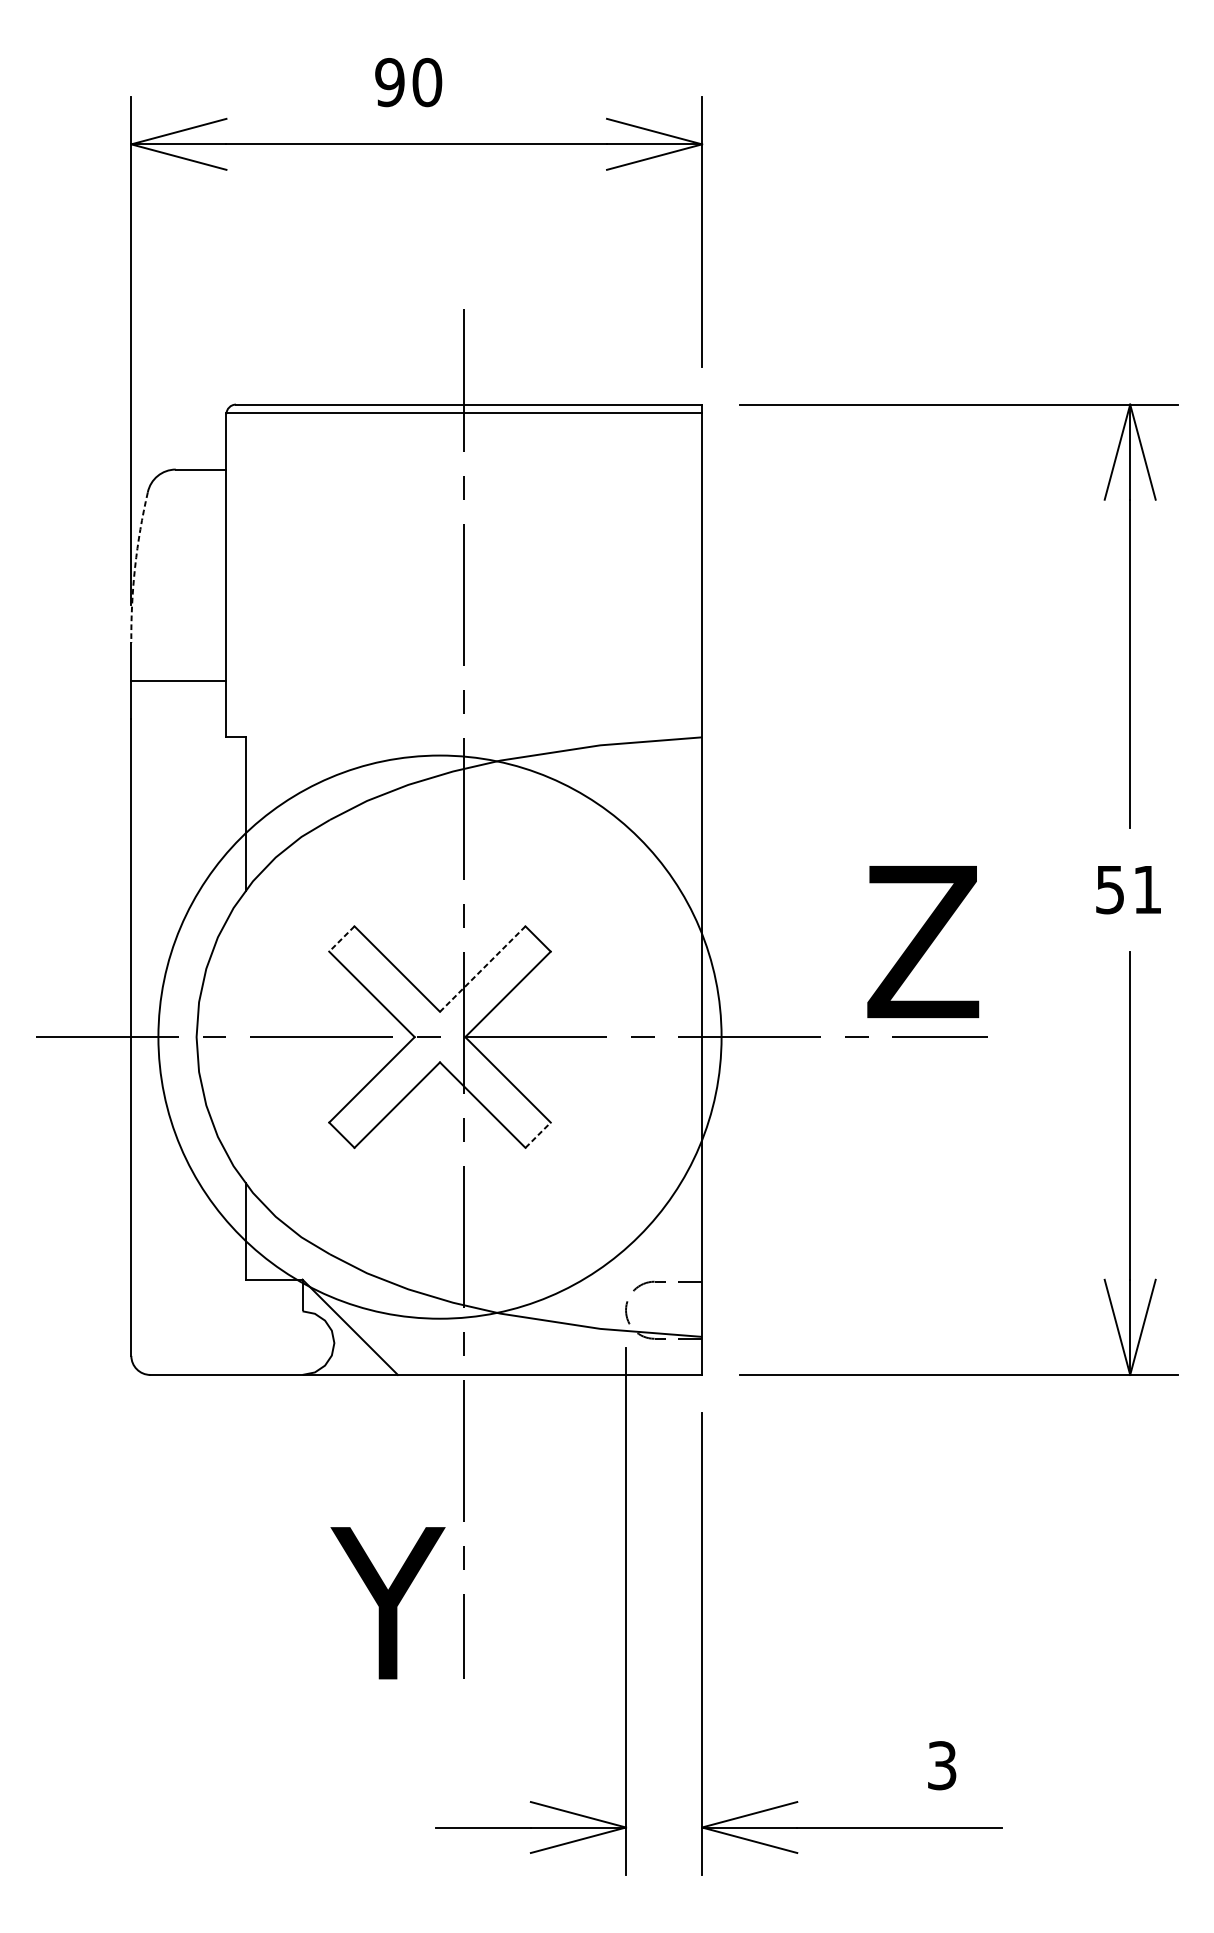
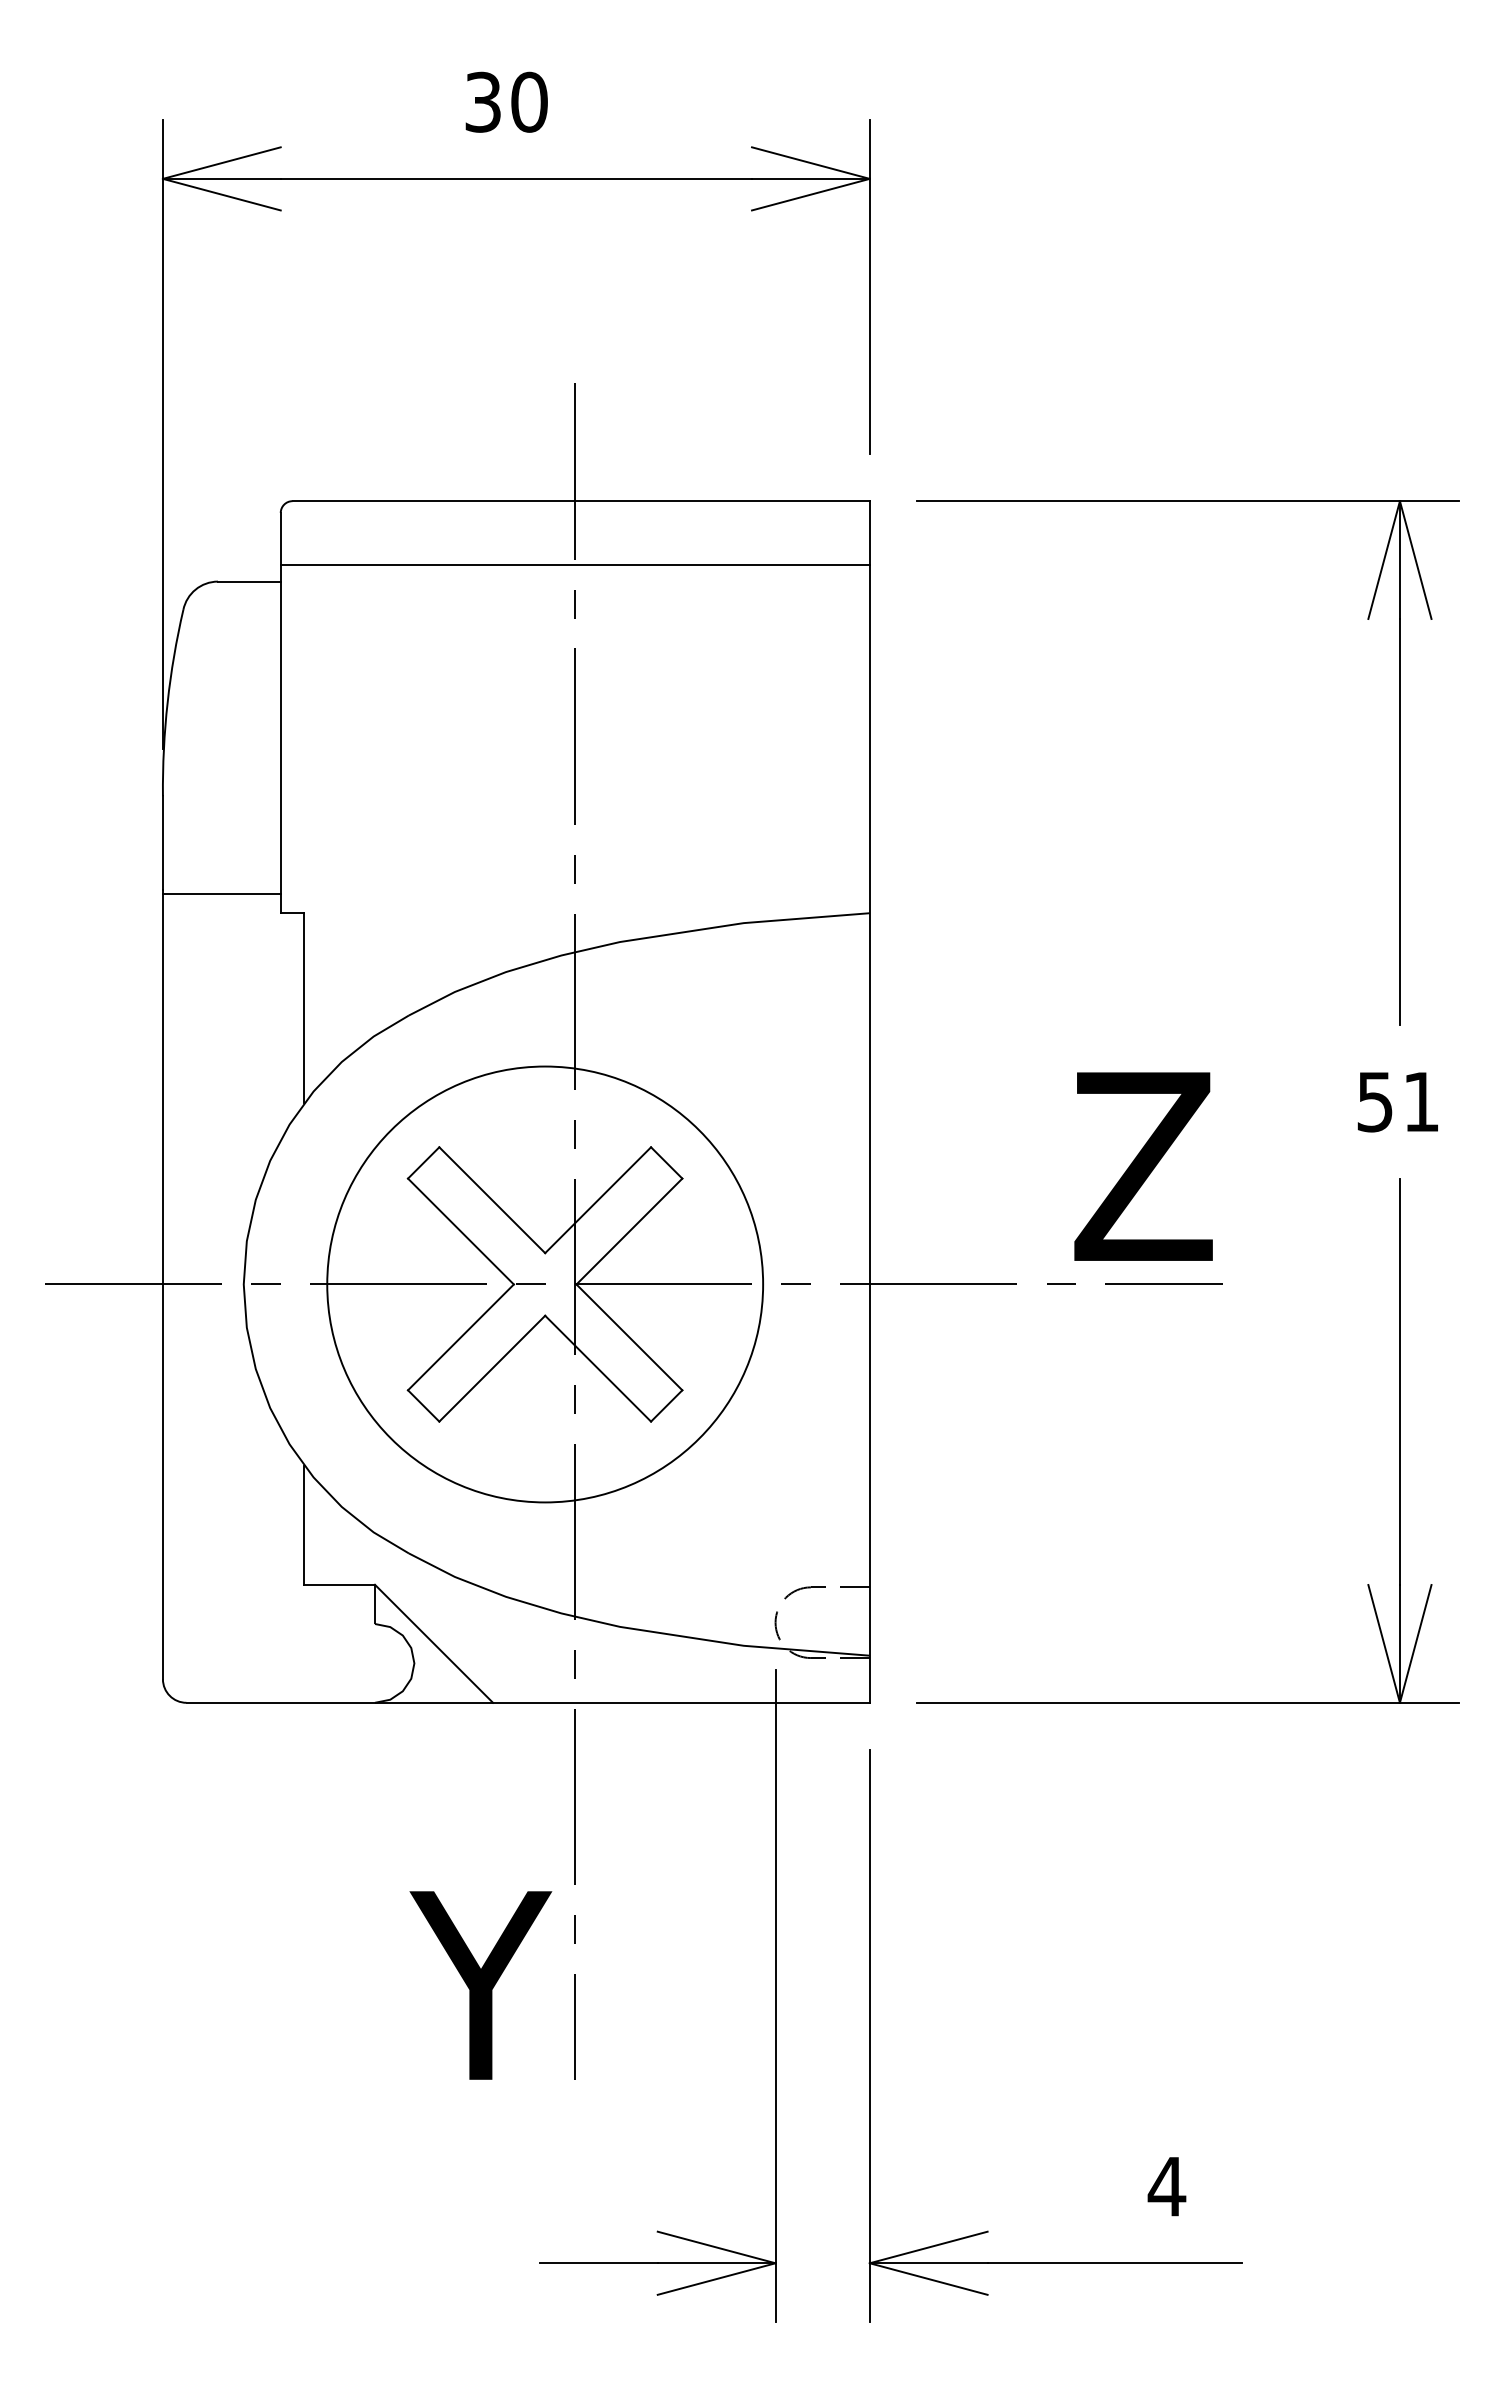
text: (389, 81) -> (482, 101), 90 -> 30
line: (463, 412) -> (574, 564), moved
arc: (135, 567) -> (167, 702), dashed -> solid
line: (178, 681) -> (221, 894), moved
line: (341, 939) -> (423, 1163), dashed -> solid
line: (483, 969) -> (598, 1200), dashed -> solid
circle: (440, 1037) -> (545, 1284), size x0.62
line: (538, 1134) -> (667, 1405), dashed -> solid
text: (941, 1765) -> (1166, 2186), 3 -> 4

